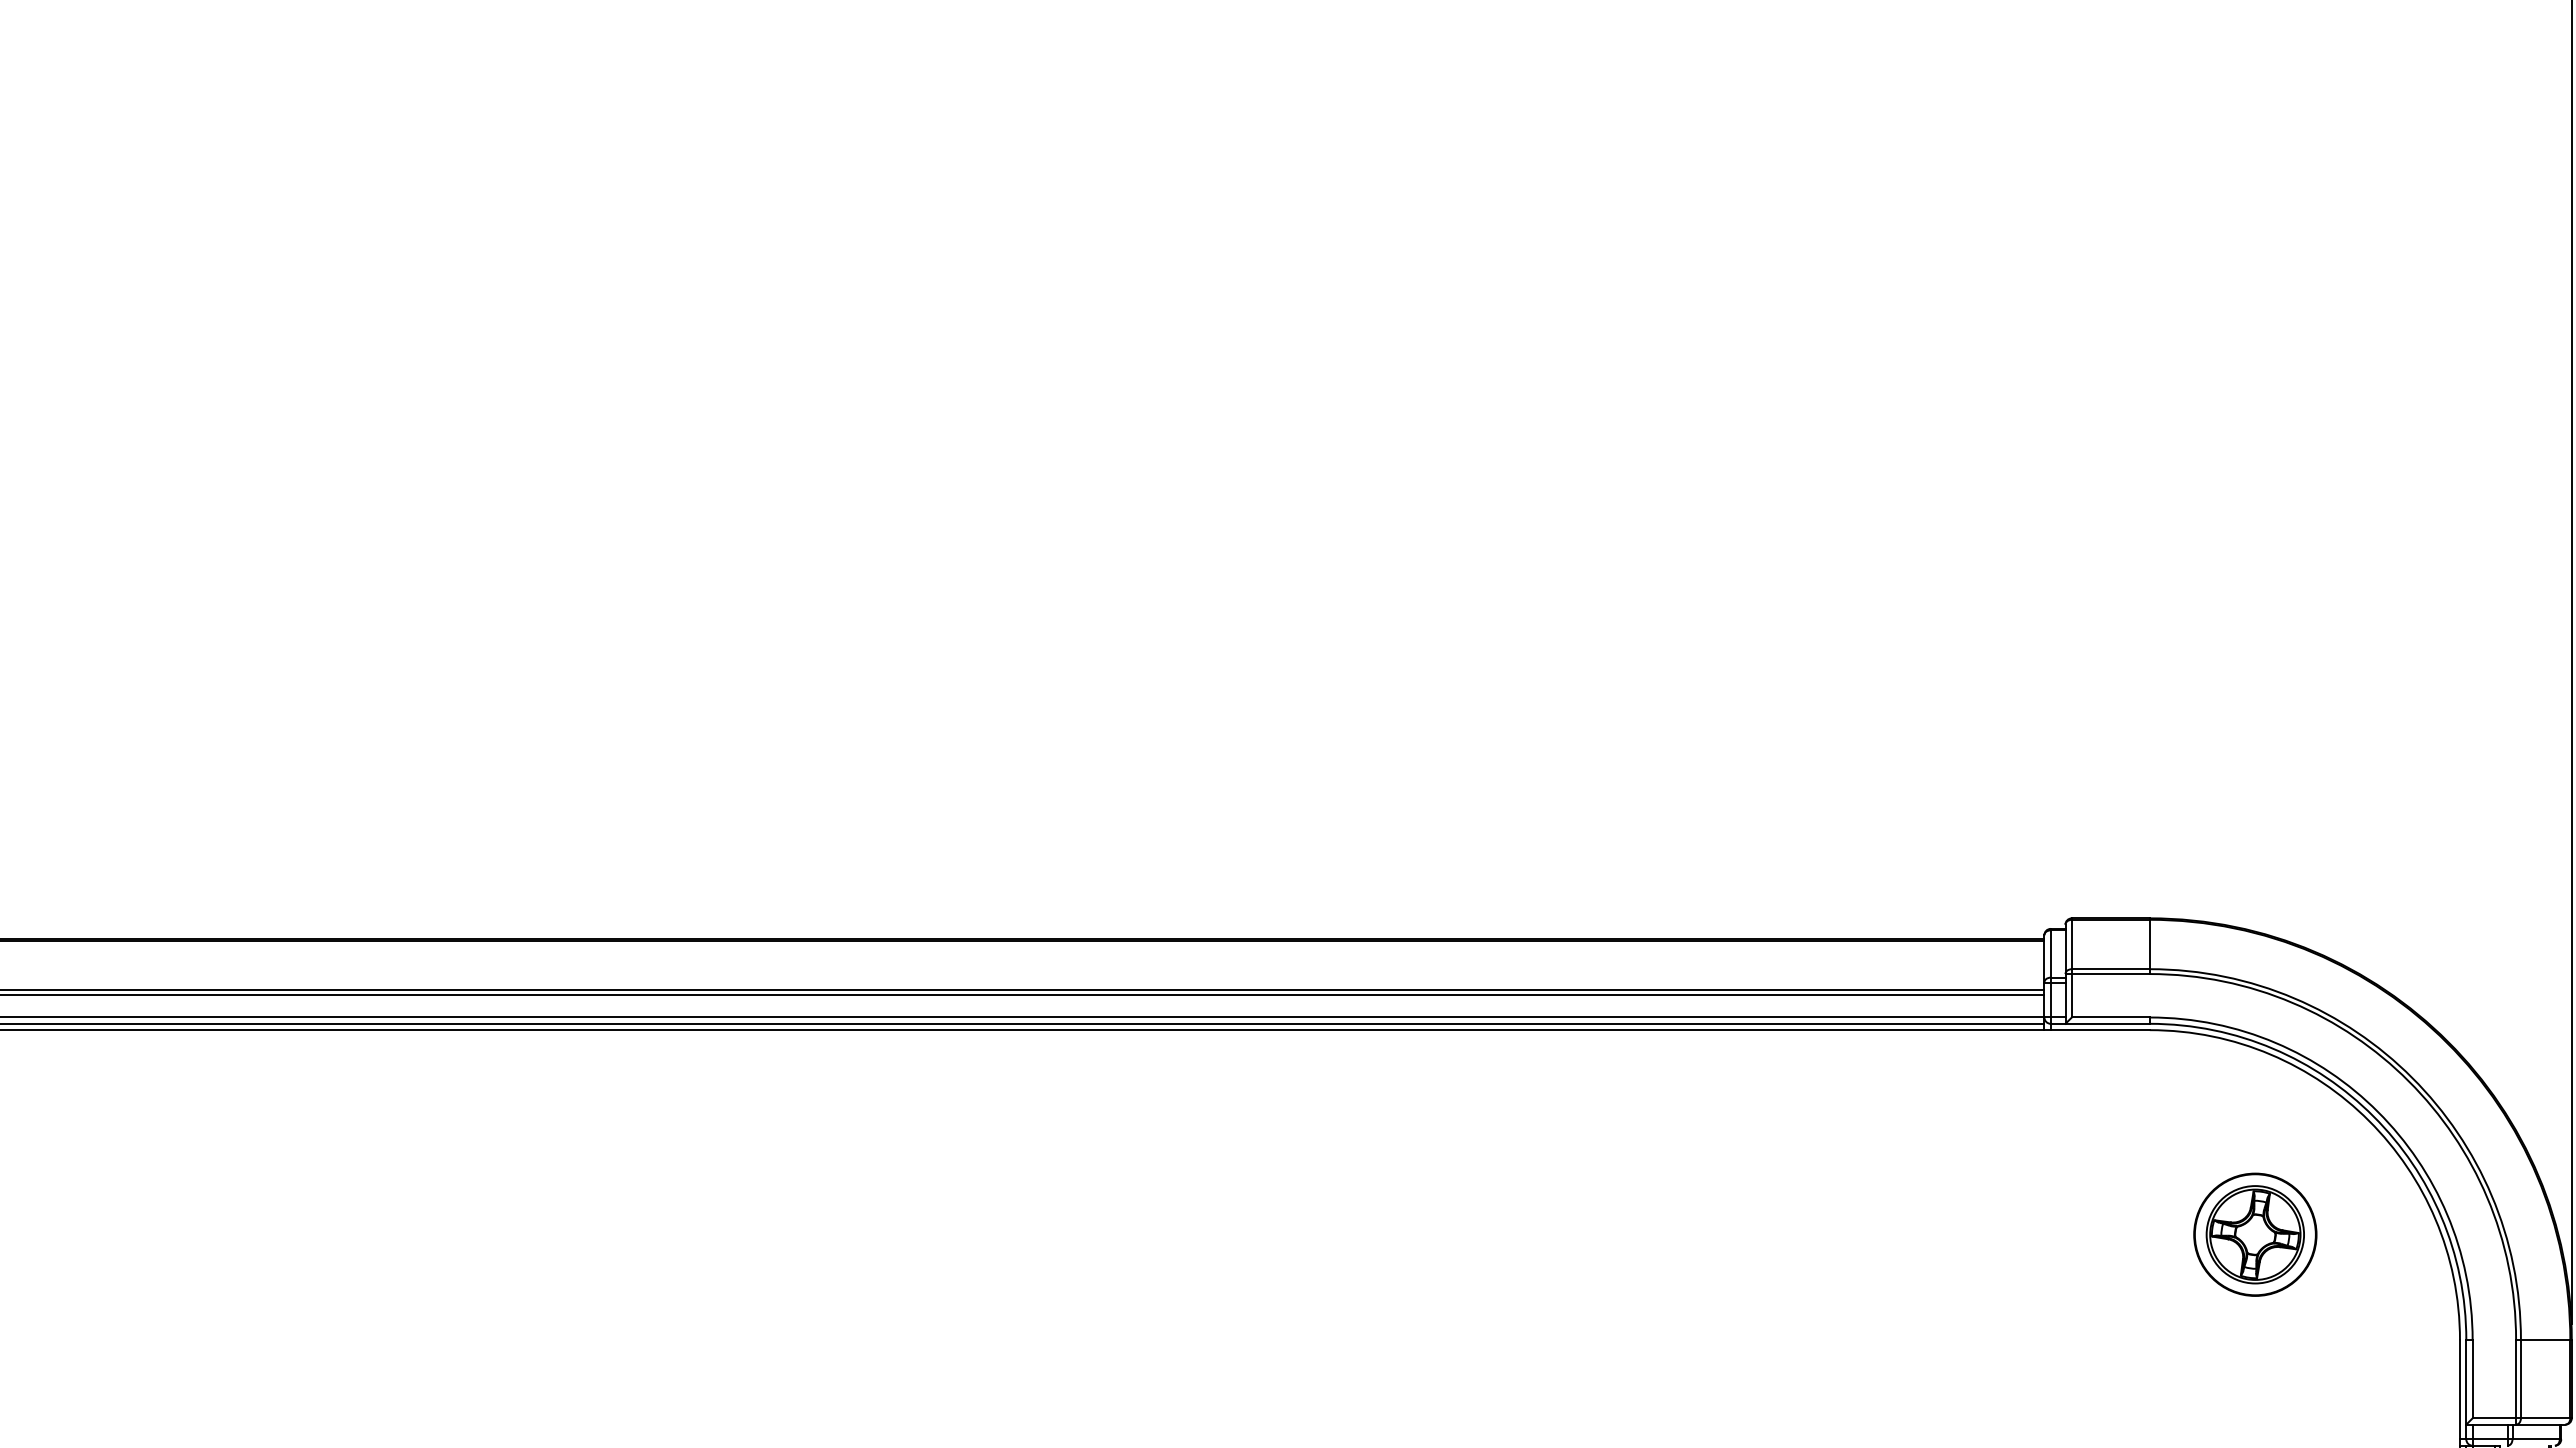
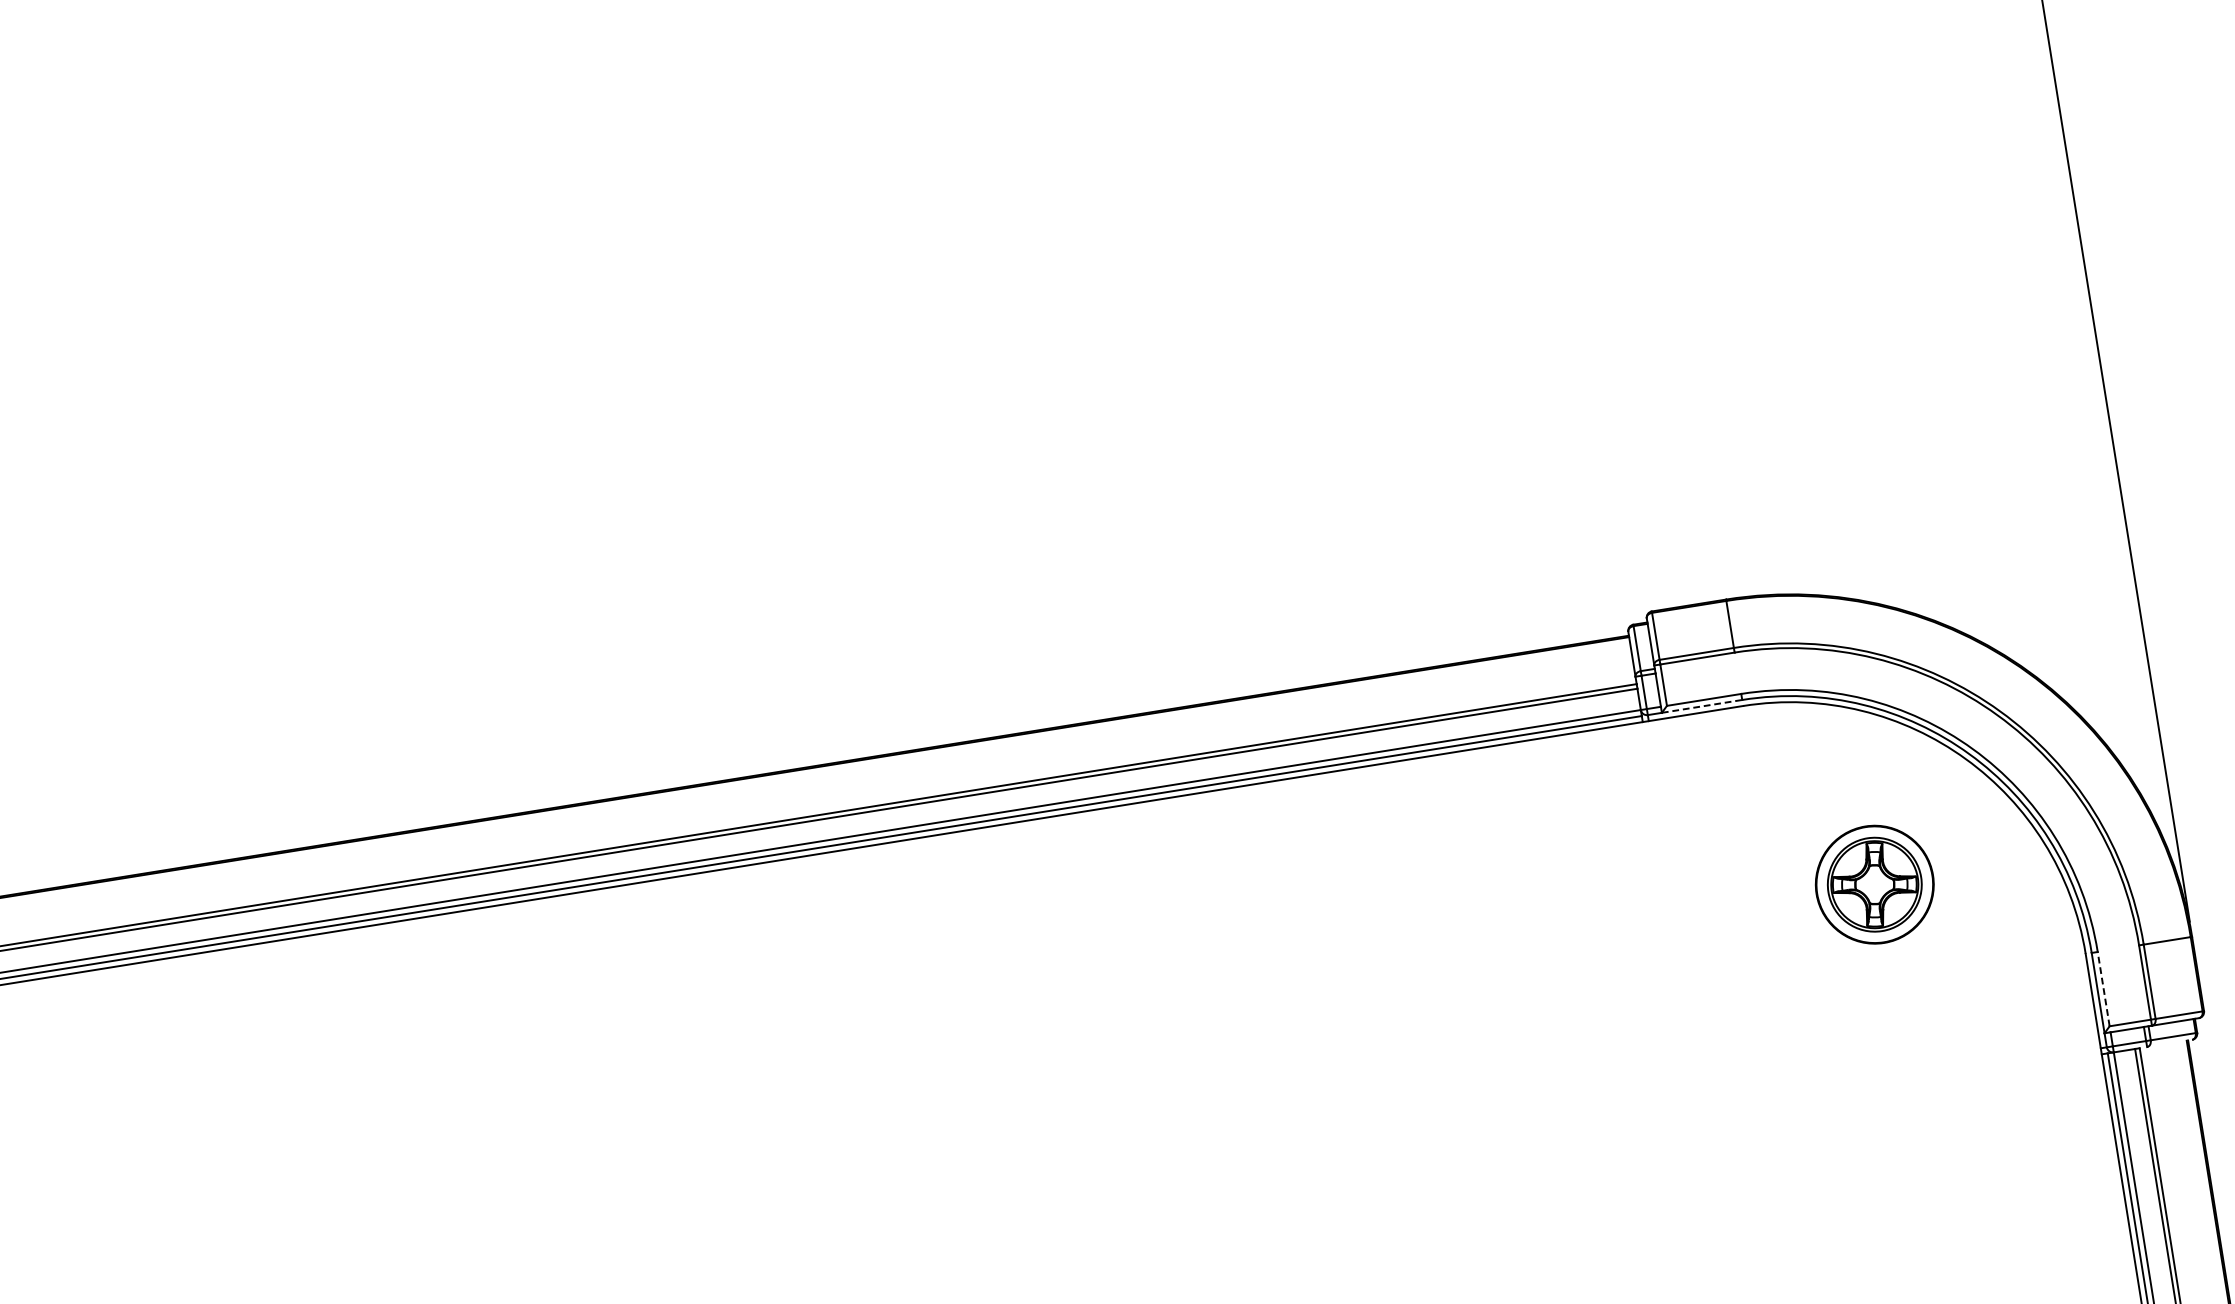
line: (2108, 1023) -> (1702, 705), solid -> dashed
line: (2472, 1378) -> (2103, 988), solid -> dashed

